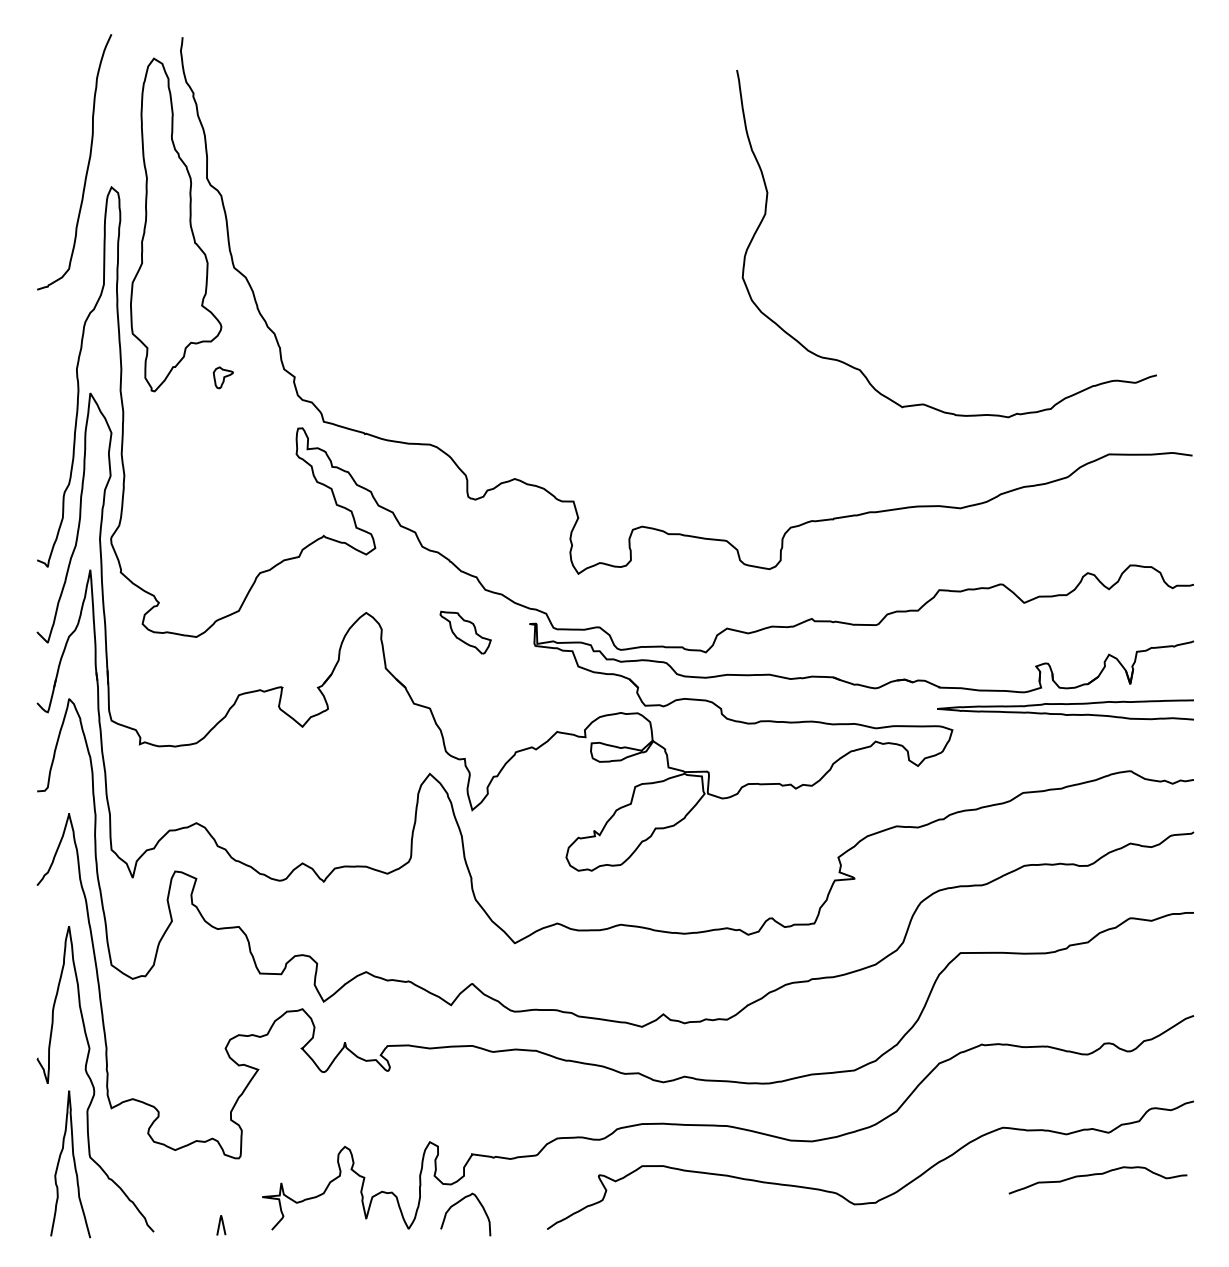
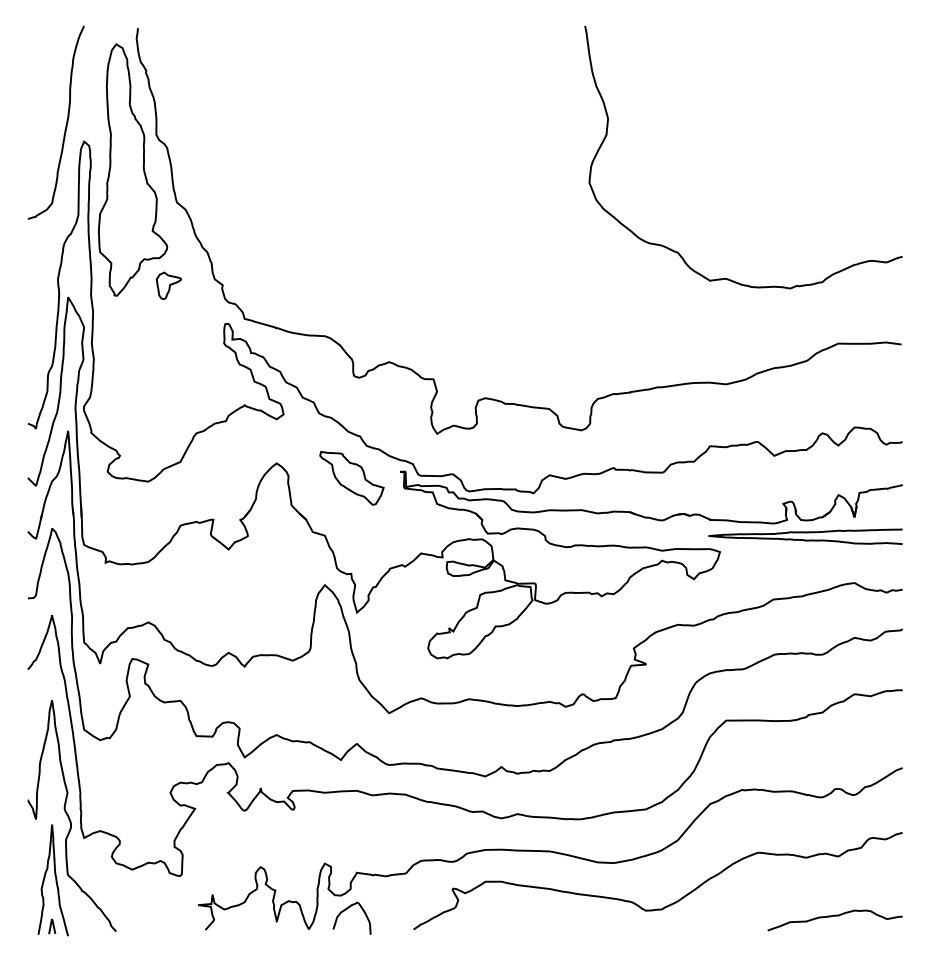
curve: (859, 368) -> (677, 251), moved
part: (223, 377) -> (168, 285), size x1.67
part: (465, 632) -> (351, 478), size x1.67
curve: (1097, 1175) -> (834, 916), moved
curve: (221, 1225) -> (52, 926), moved

